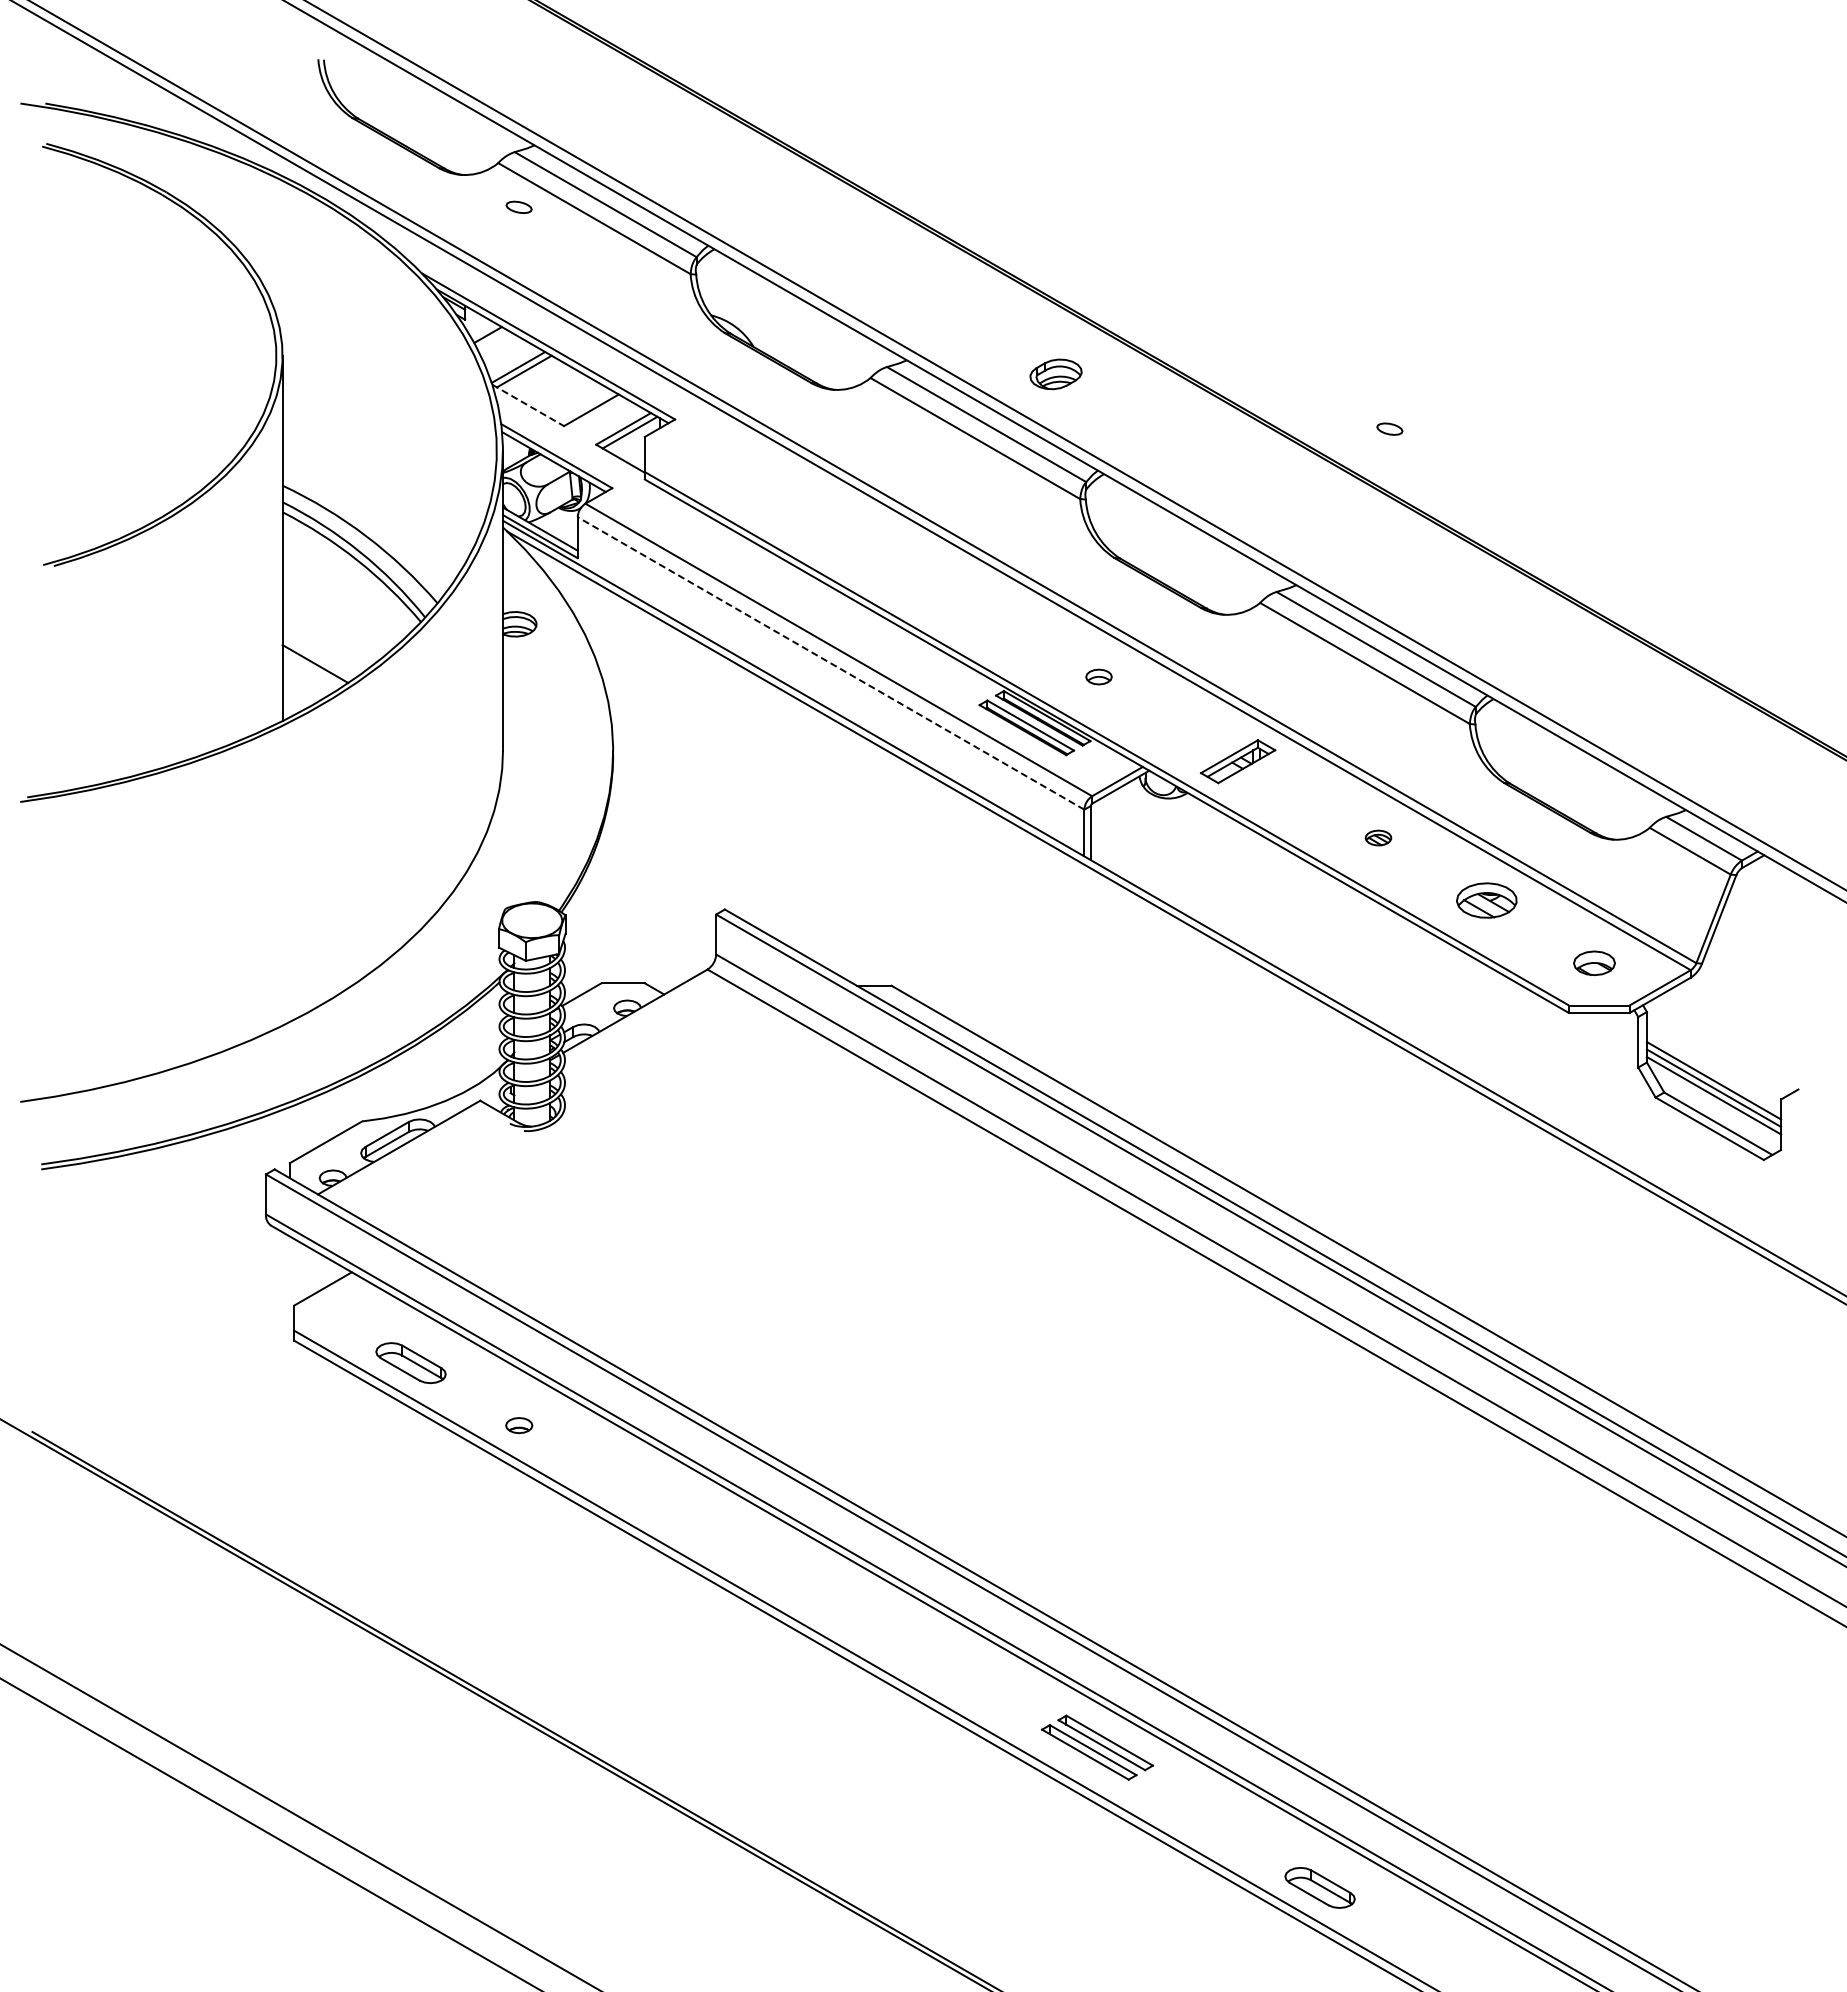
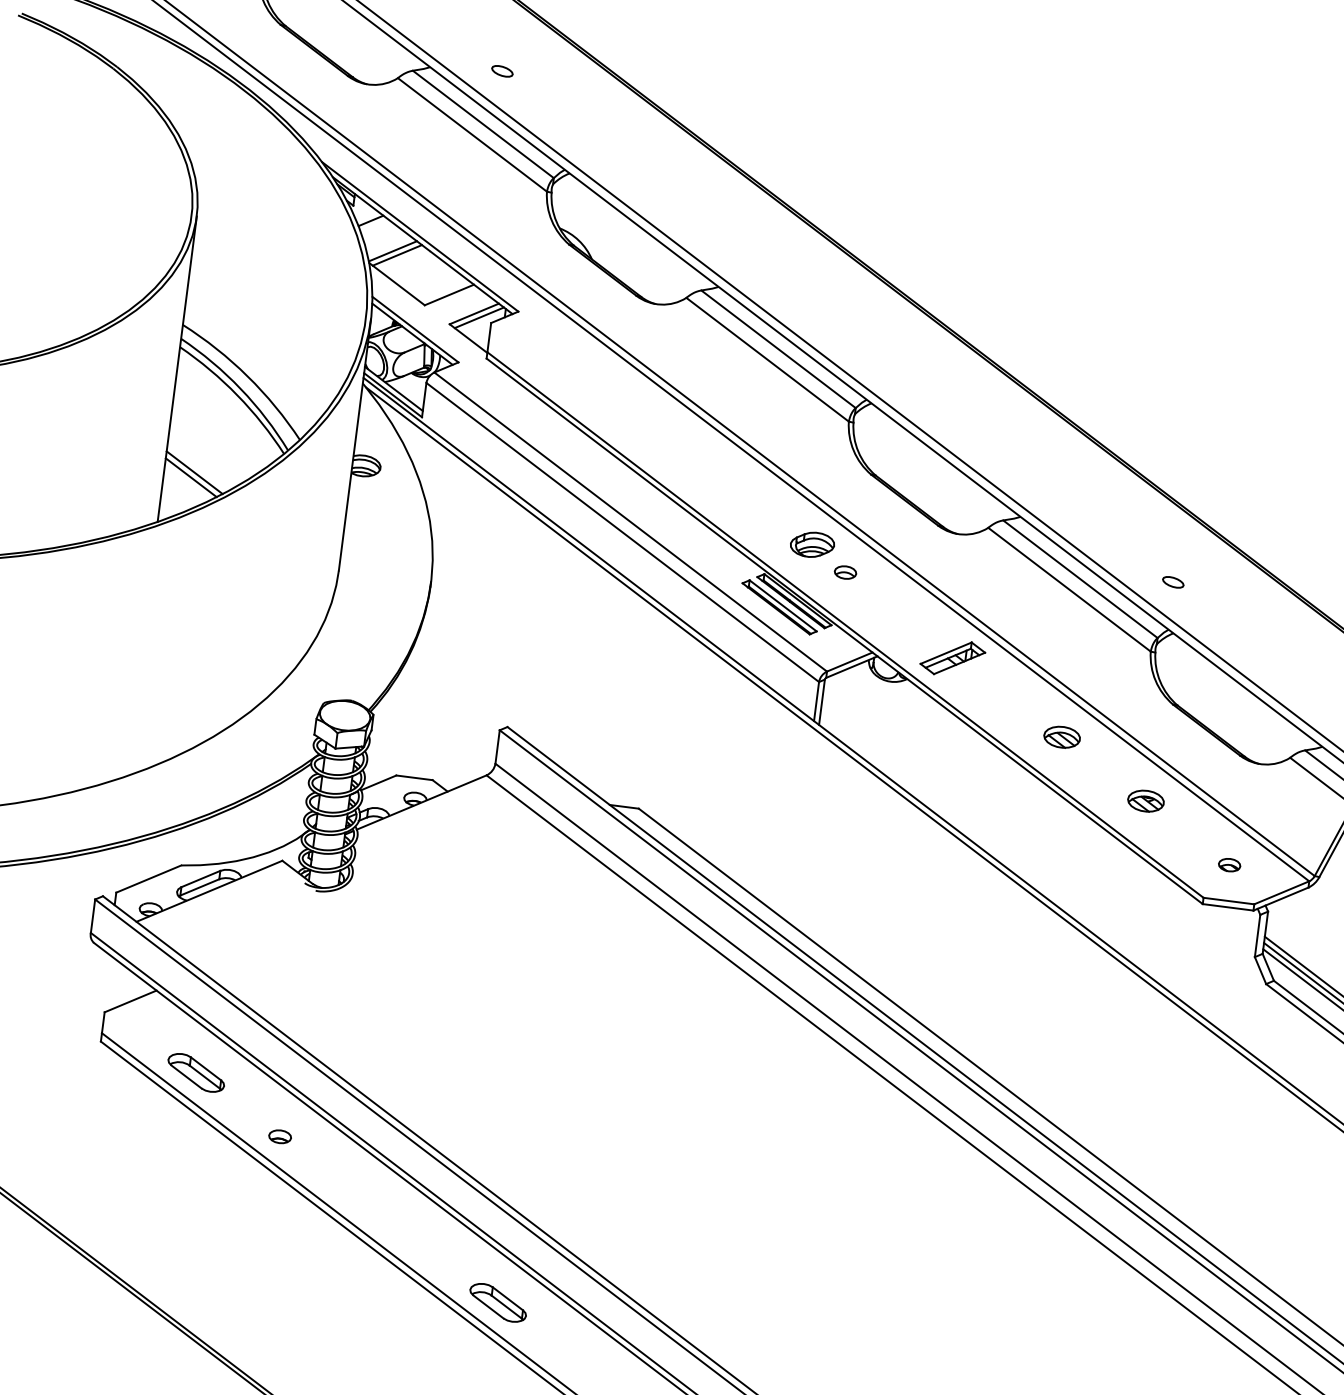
part: (518, 206) -> (502, 70), moved
part: (1055, 374) -> (812, 544), moved
line: (528, 405) -> (397, 284), dashed -> solid
part: (1389, 428) -> (1173, 581), moved
line: (318, 657) -> (194, 472), added
line: (831, 663) -> (623, 532), dashed -> solid
part: (1378, 837) -> (1062, 736), size x1.67
part: (1486, 900) -> (1145, 801), size x0.71
part: (1594, 962) -> (1229, 864), size x0.62
part: (800, 1587) -> (498, 1302), added

